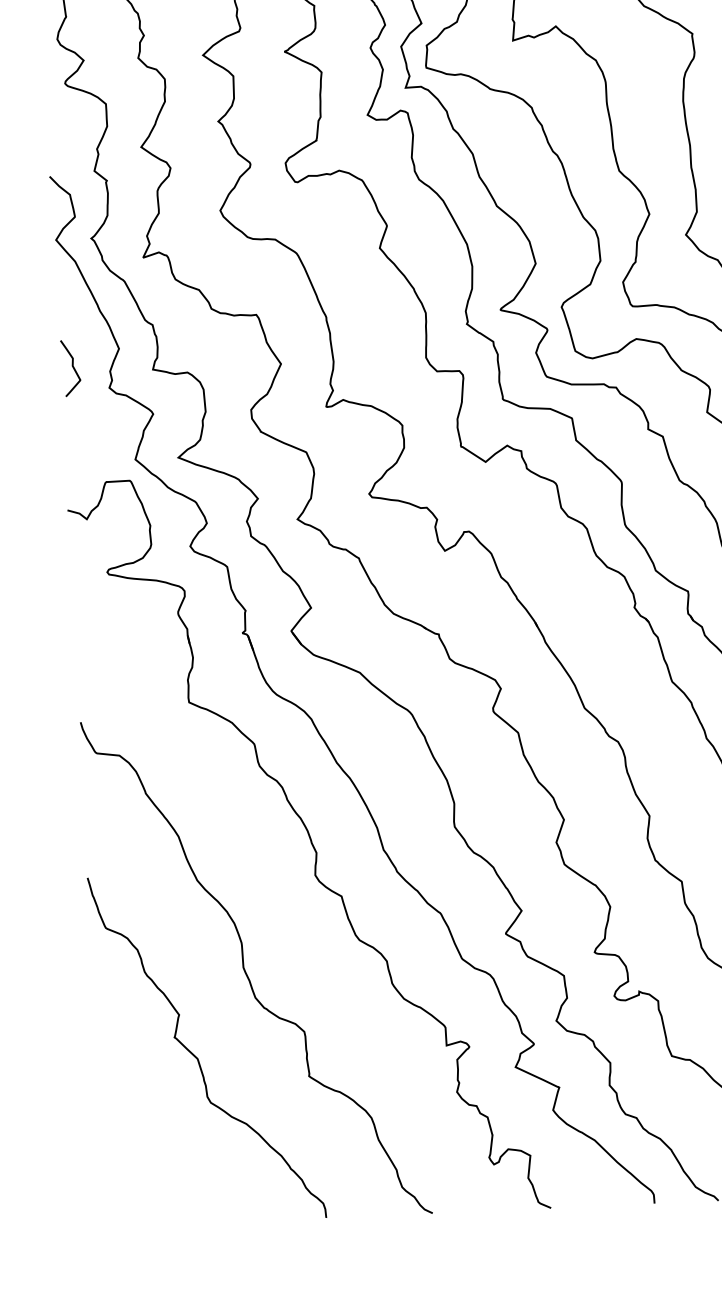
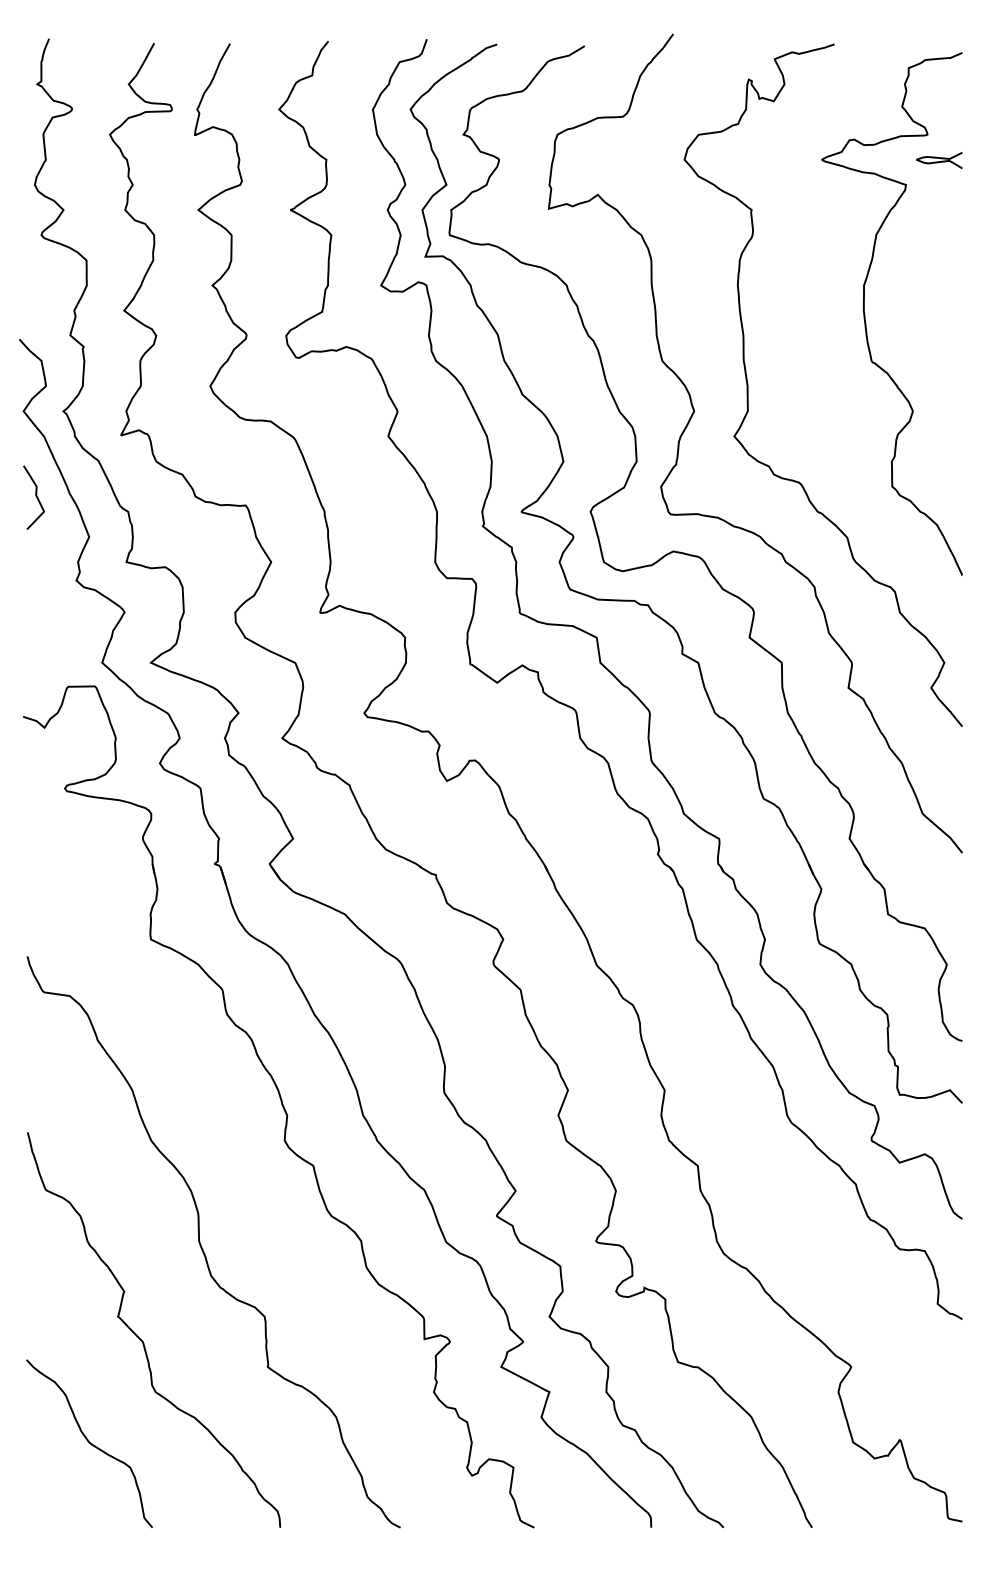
curve: (72, 367) -> (35, 496), moved
curve: (154, 1150) -> (89, 1443), added

